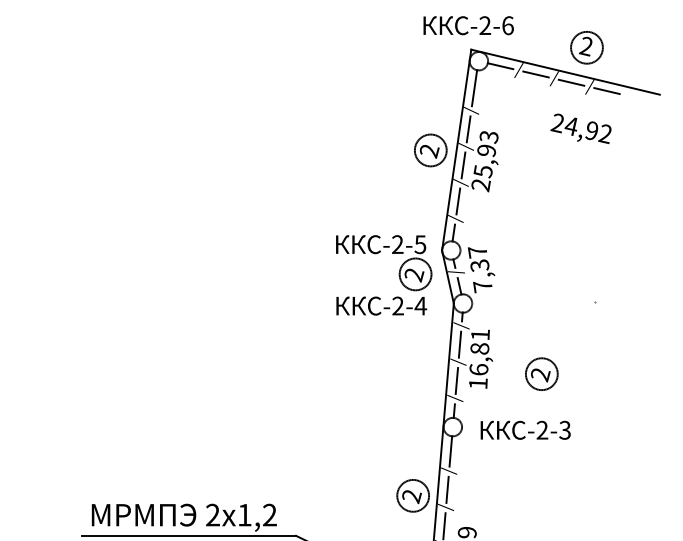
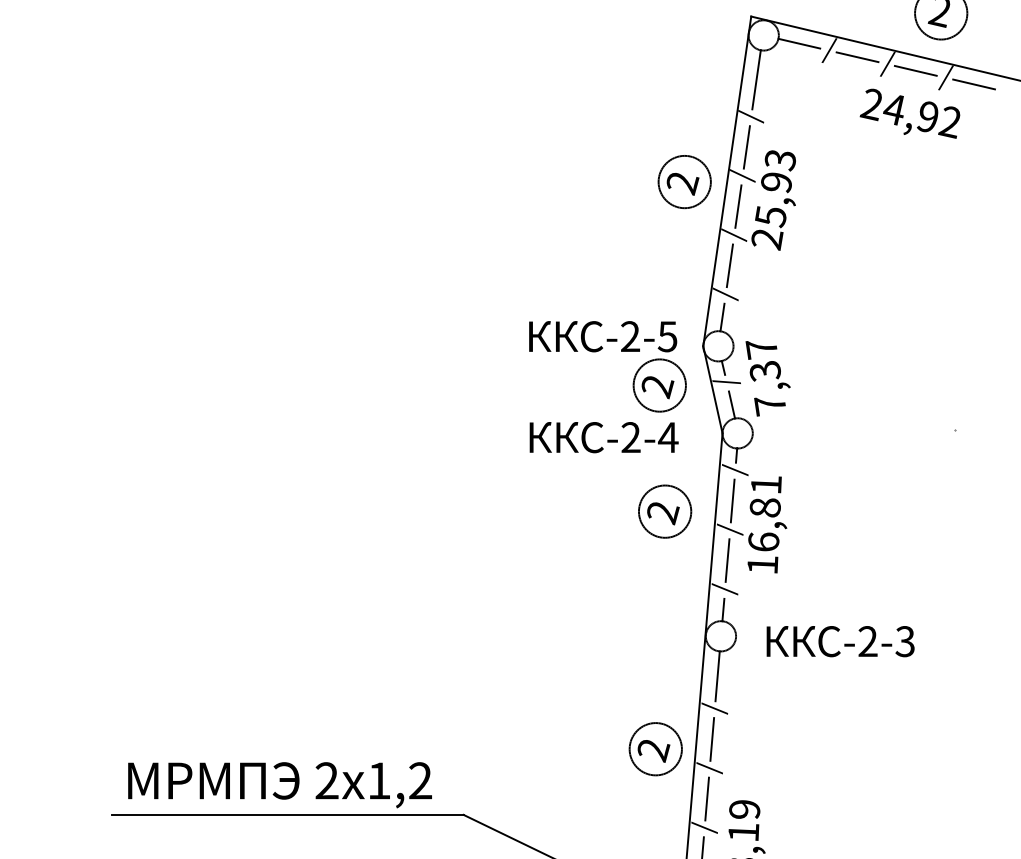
text: (580, 128) -> (909, 113), moved
part: (541, 373) -> (664, 510), moved

